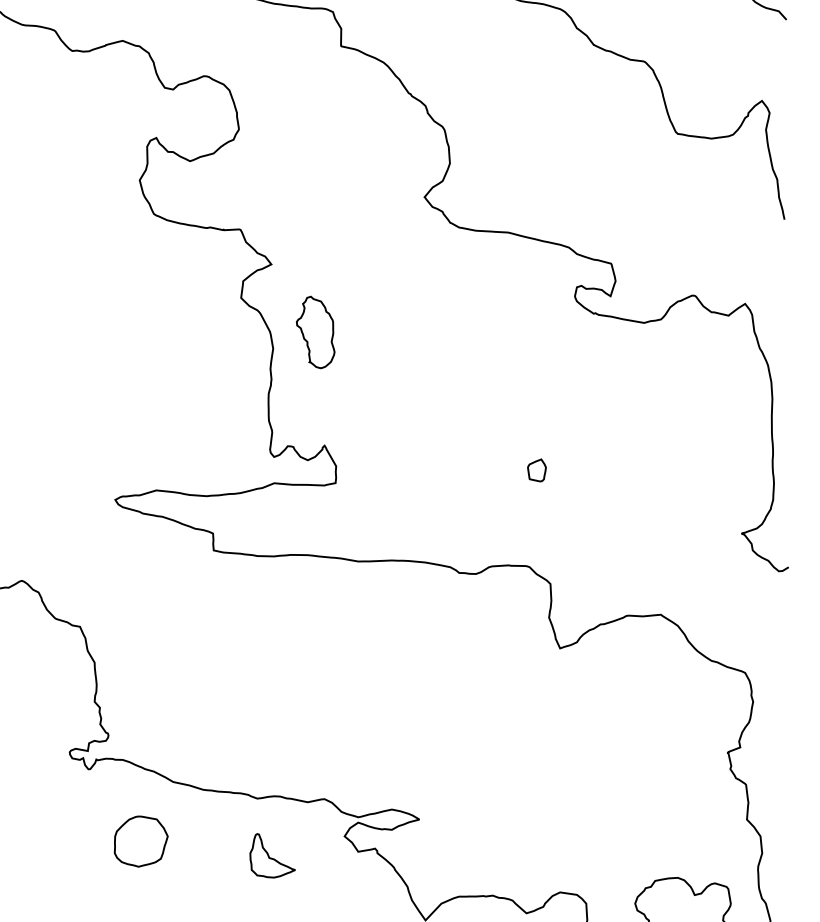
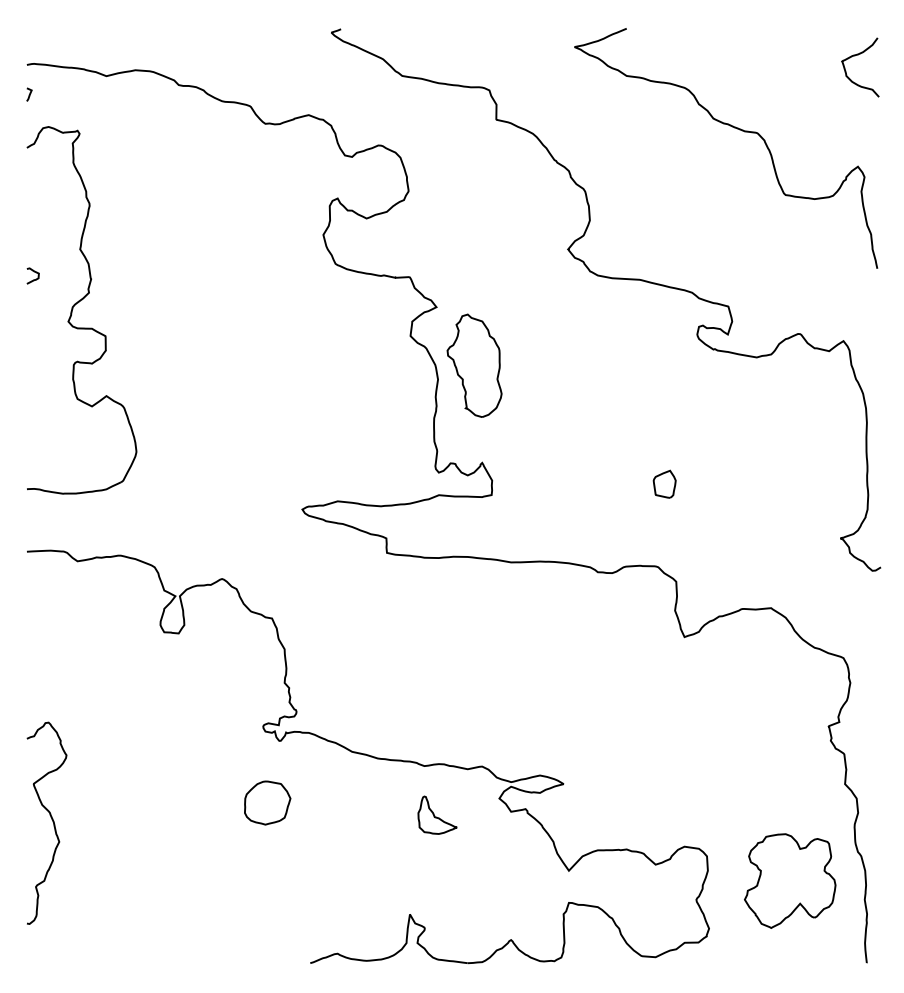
part: (315, 332) -> (474, 365), size x1.67
part: (536, 469) -> (664, 483), size x1.43
part: (141, 840) -> (267, 802), moved

